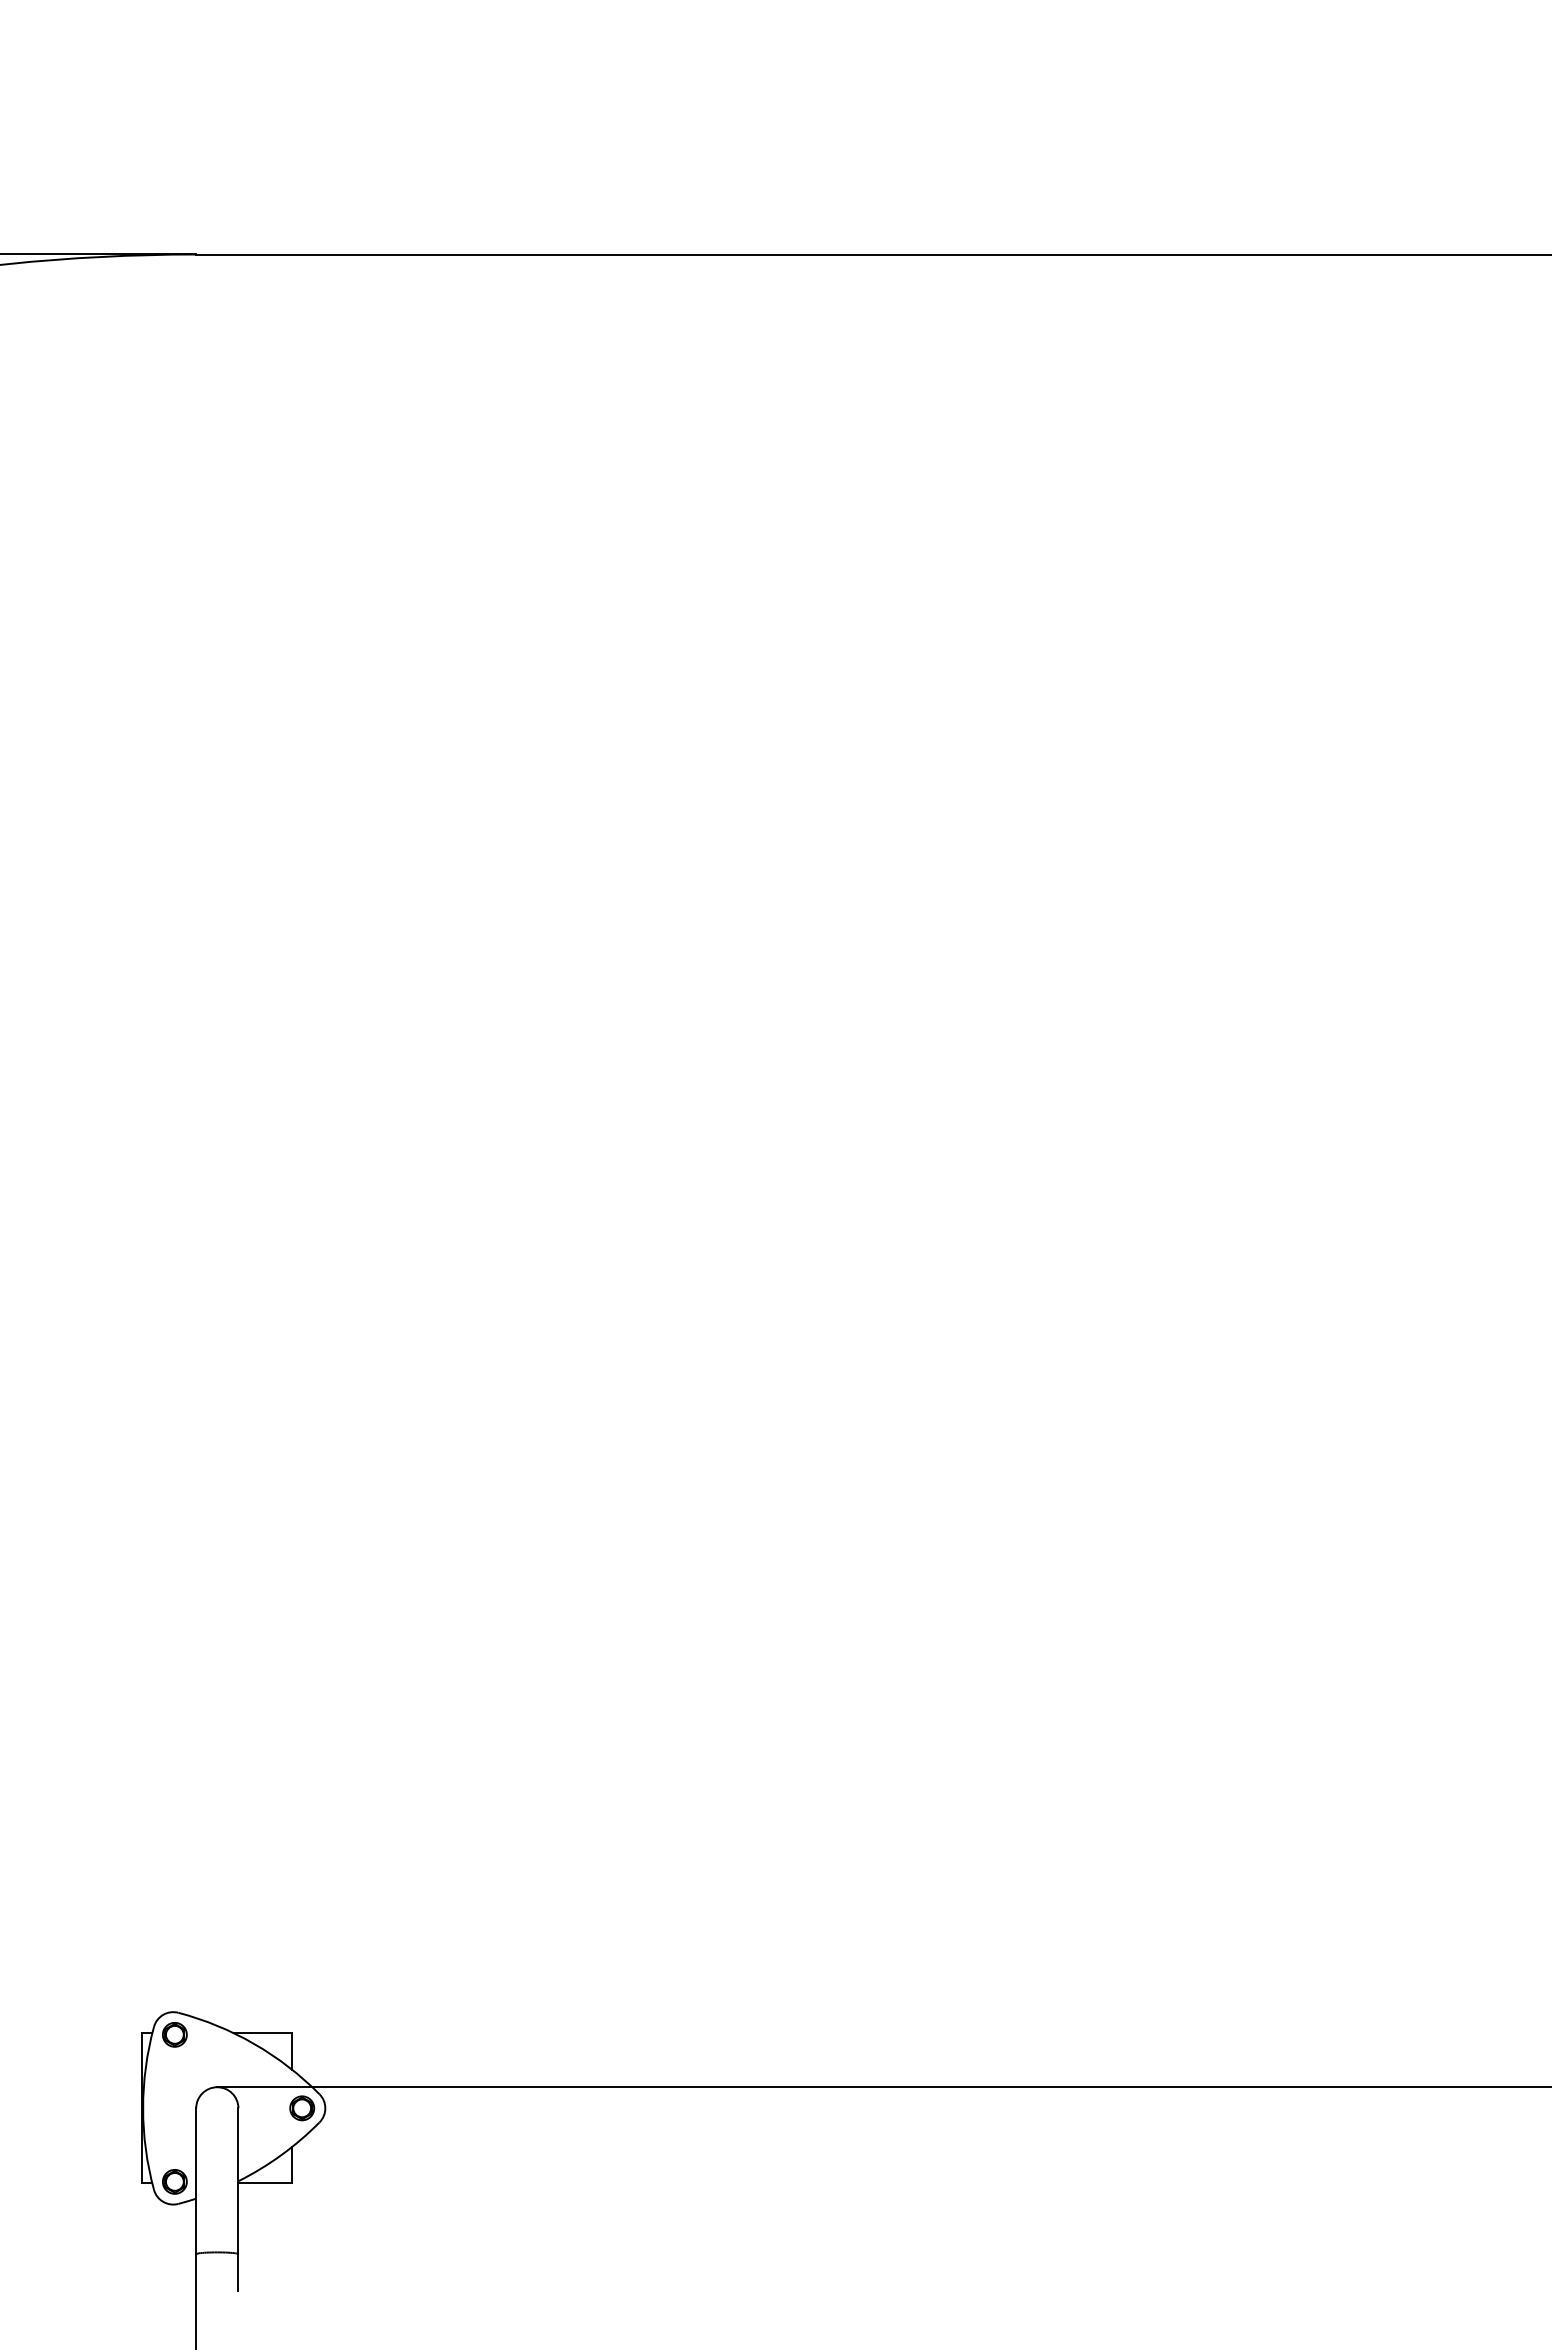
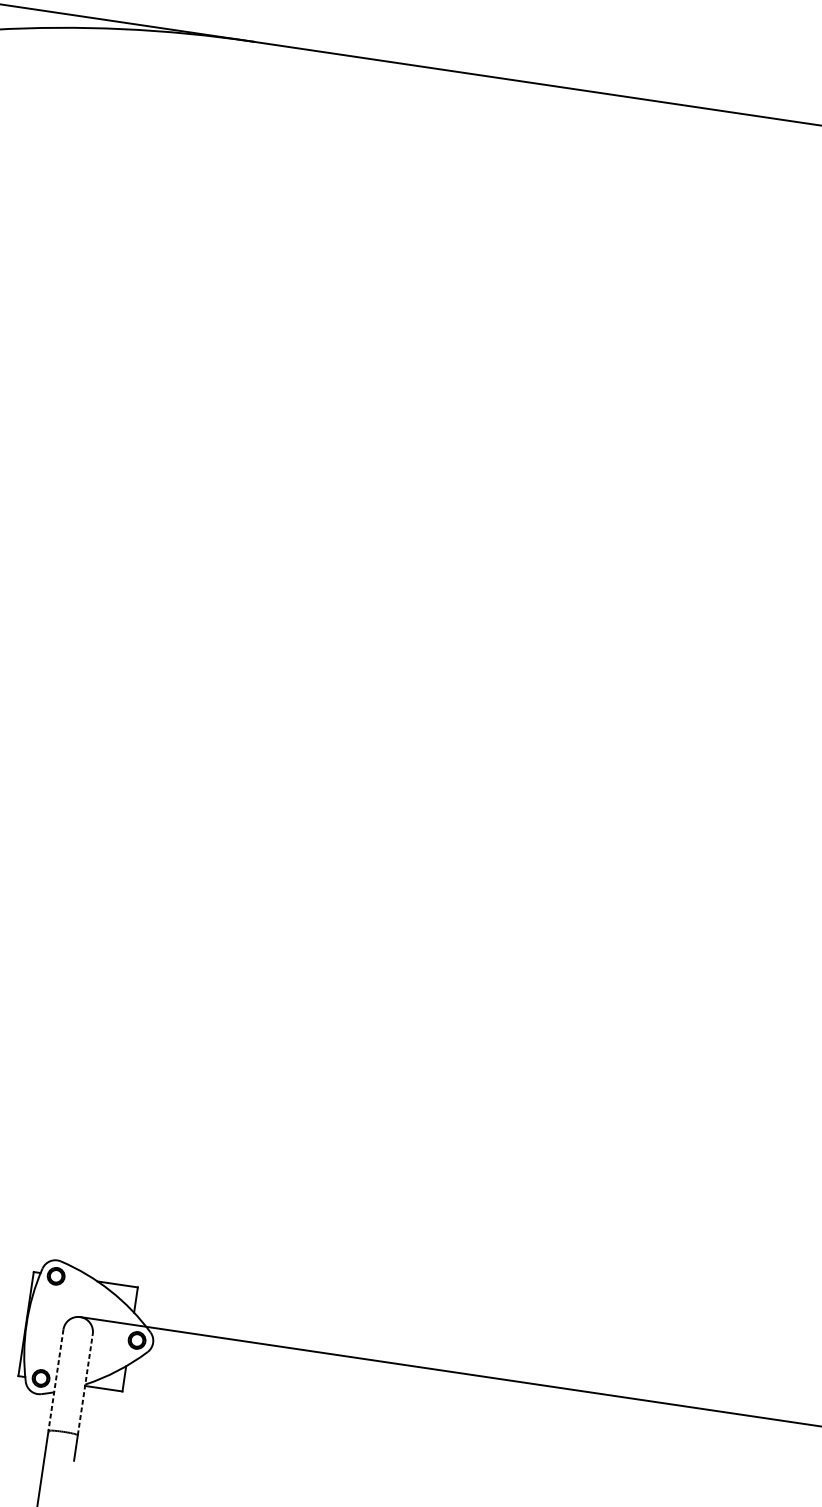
line: (196, 2181) -> (56, 1380), solid -> dashed
line: (238, 2181) -> (85, 1384), solid -> dashed

